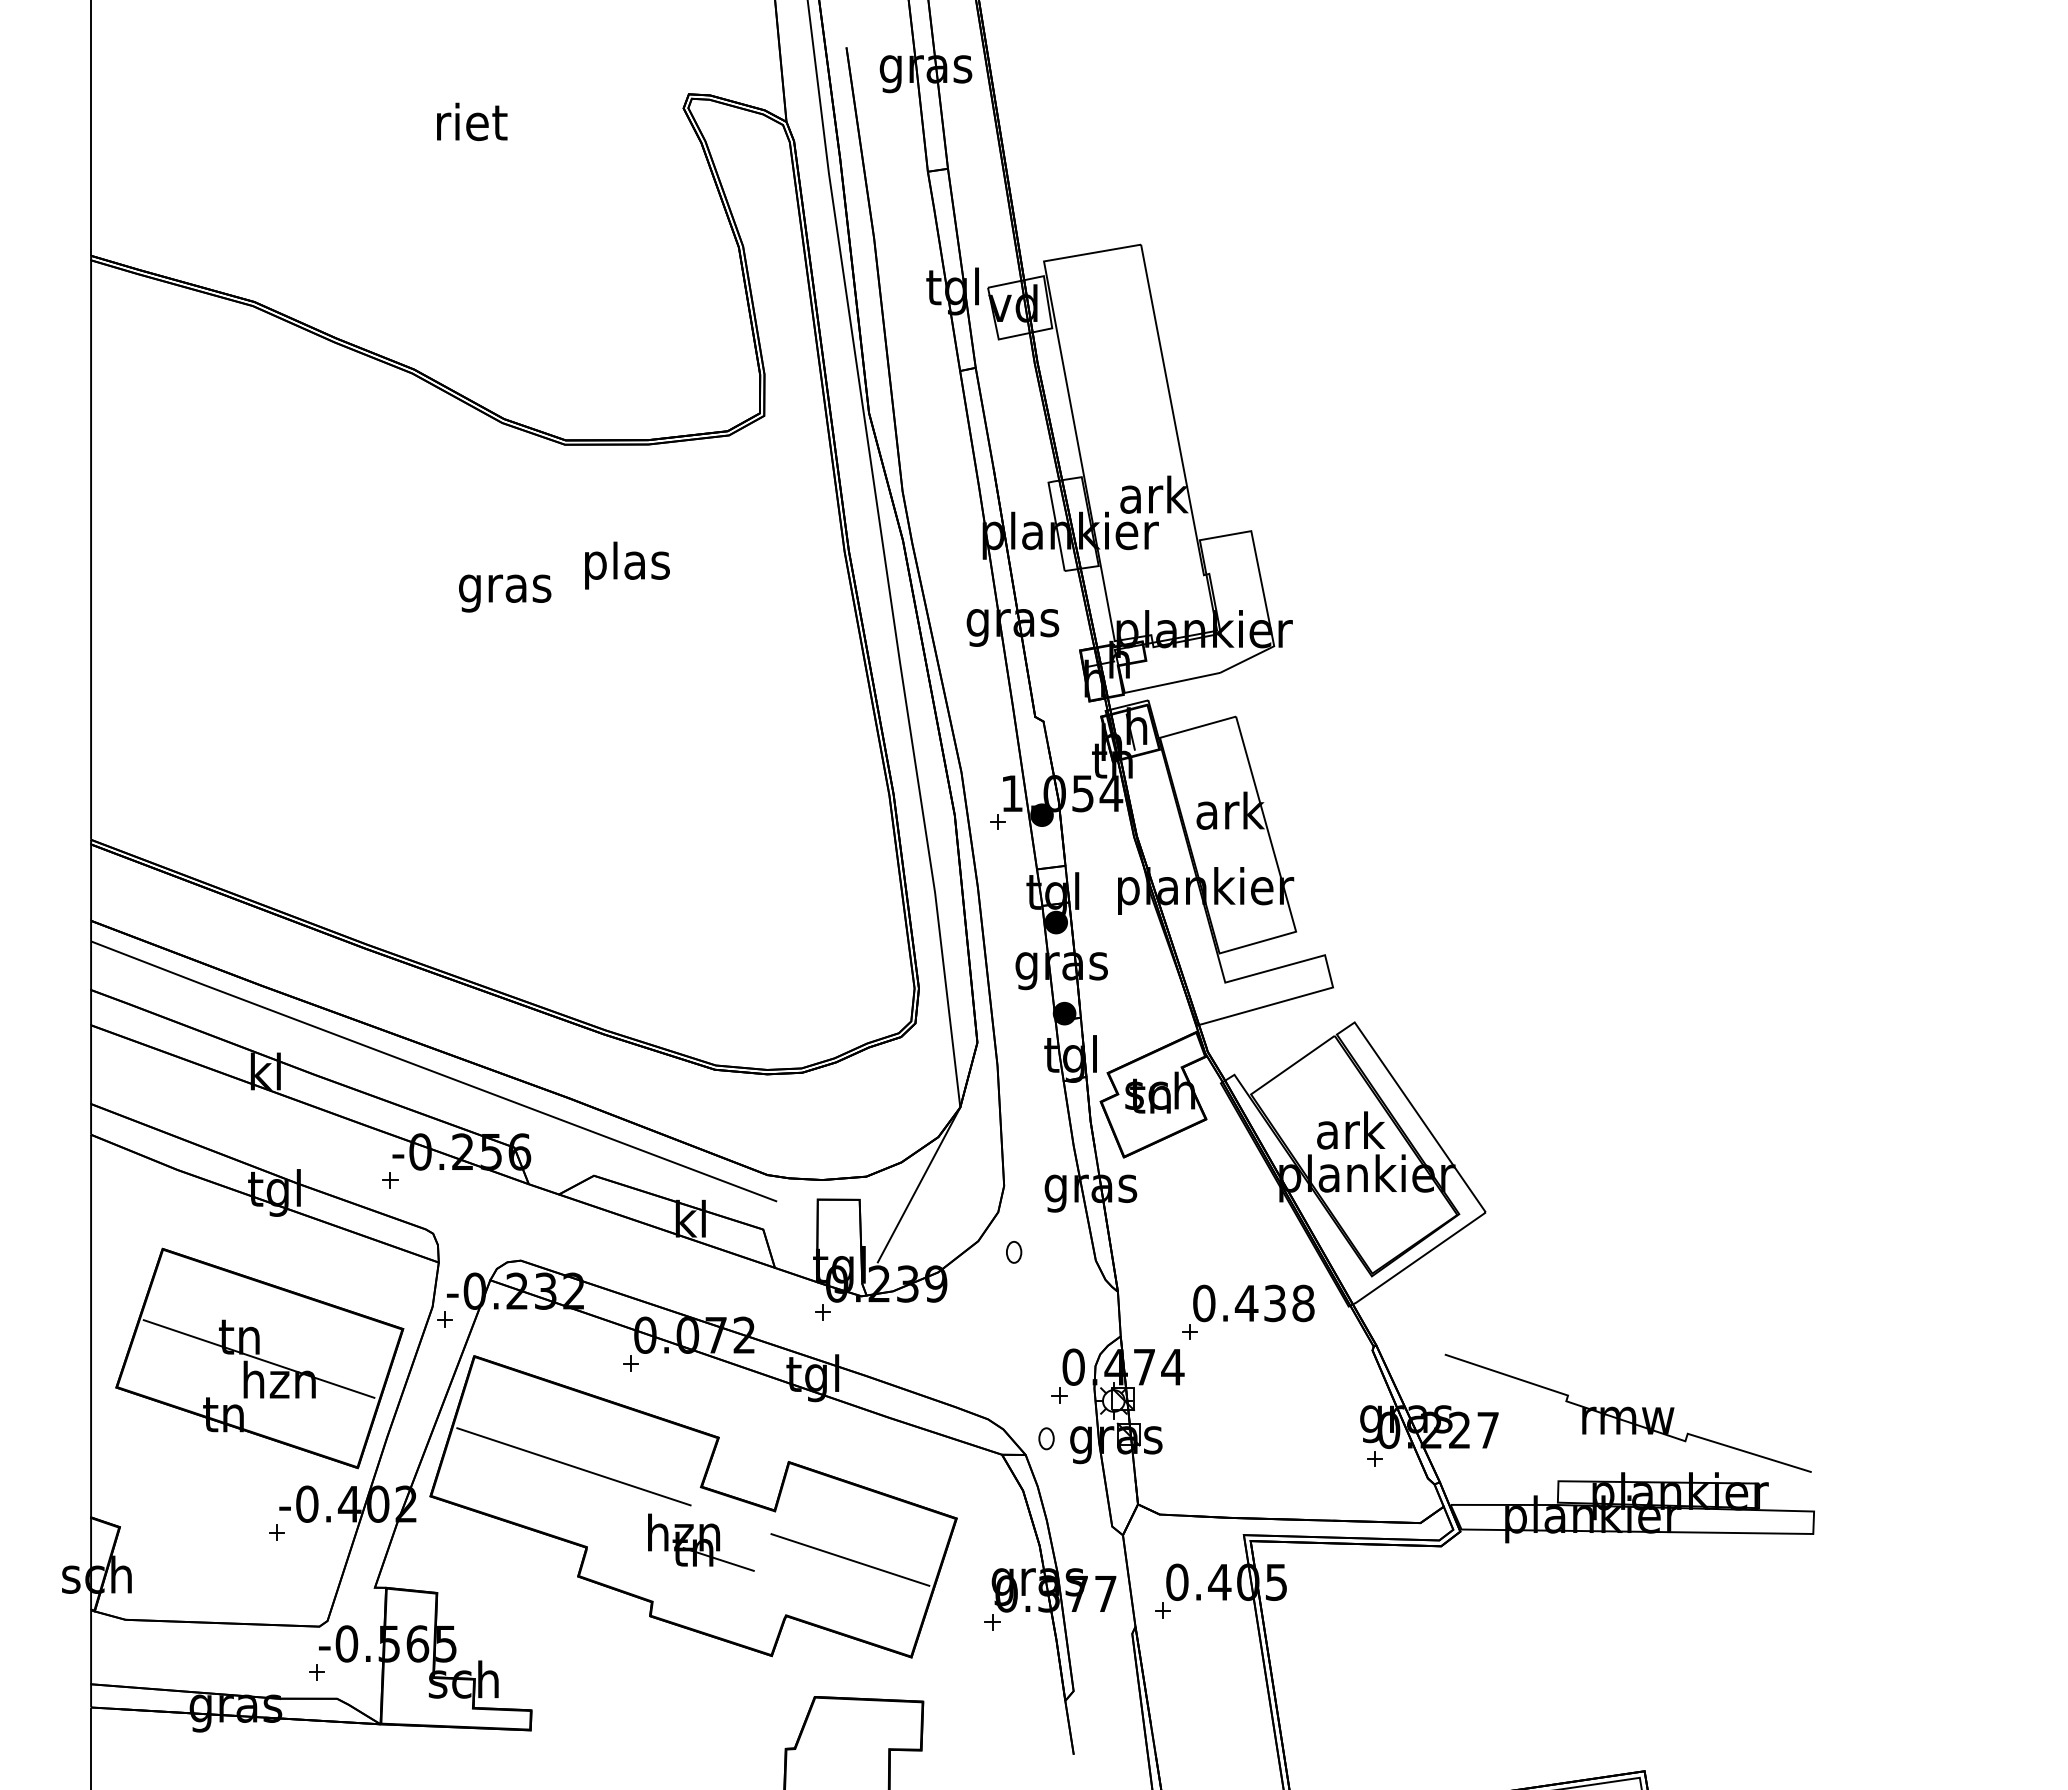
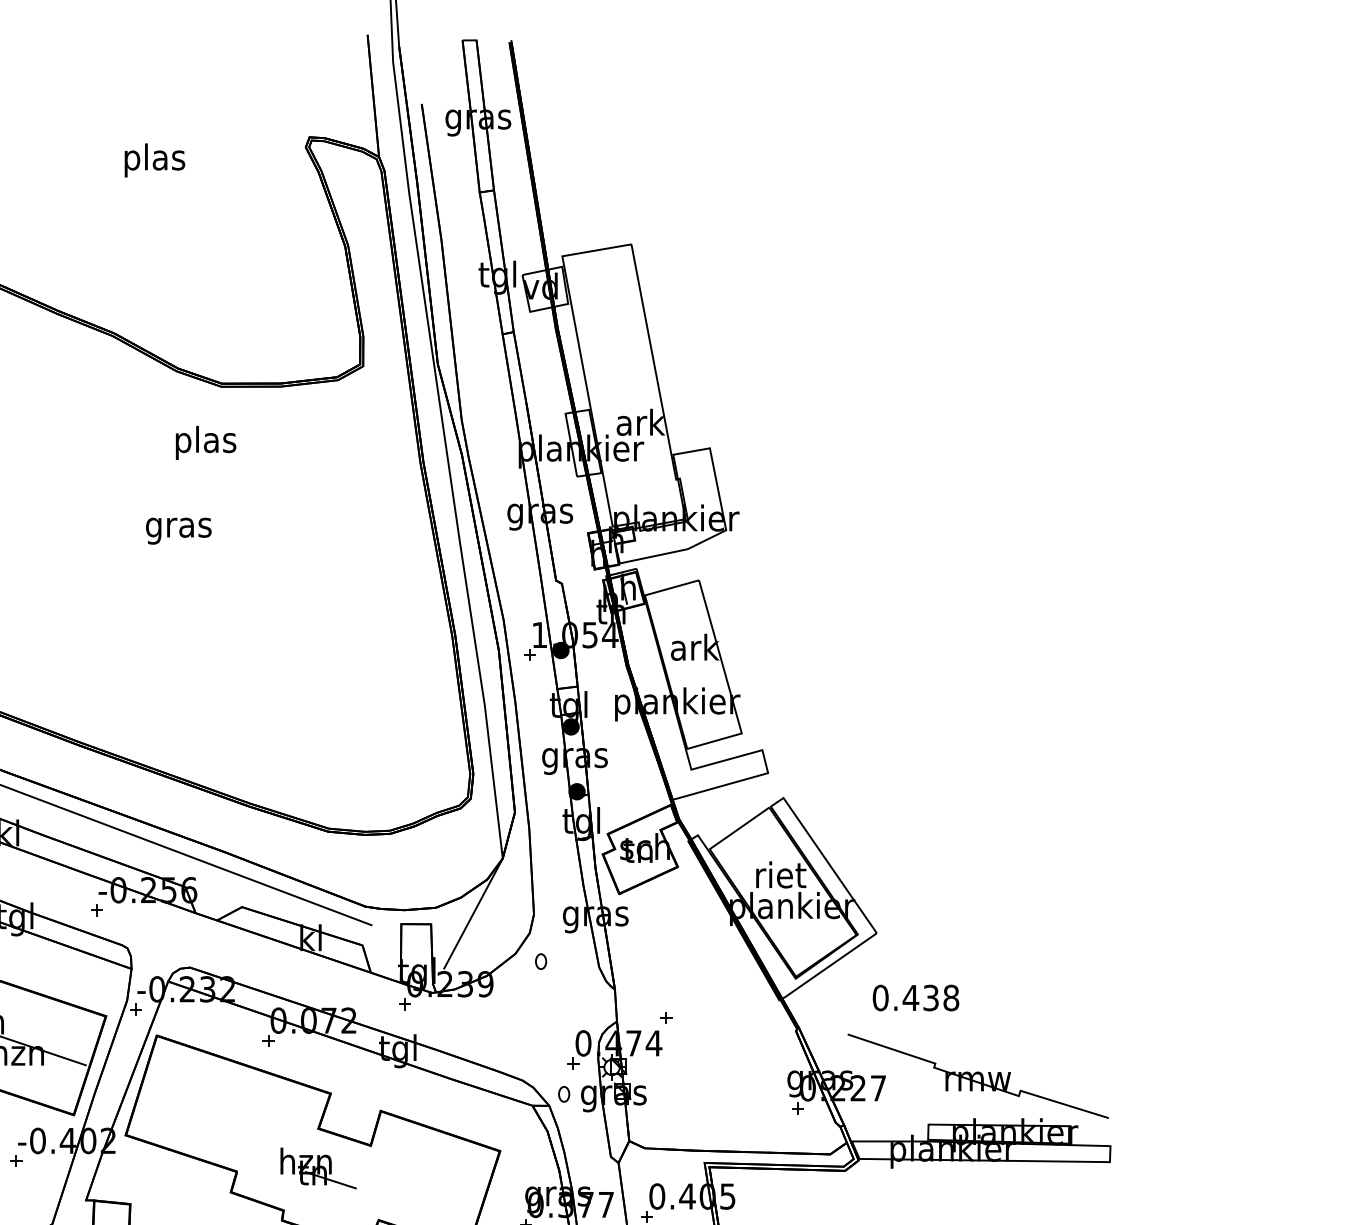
text: (471, 126) -> (154, 160), riet -> plas
text: (627, 565) -> (206, 442), moved
text: (505, 593) -> (179, 531), moved
text: (1351, 1130) -> (781, 874), ark -> riet
text: (1253, 1303) -> (915, 998), moved
line: (573, 1466) -> (227, 1114), removed
line: (850, 1559) -> (424, 1180), removed

